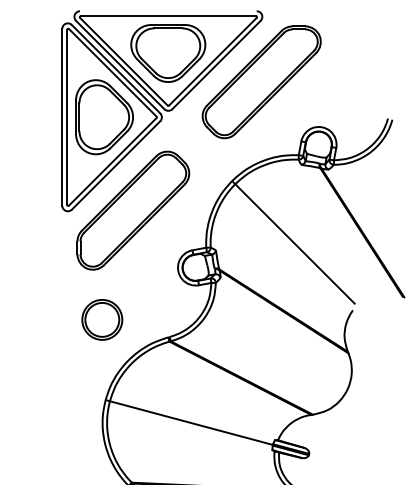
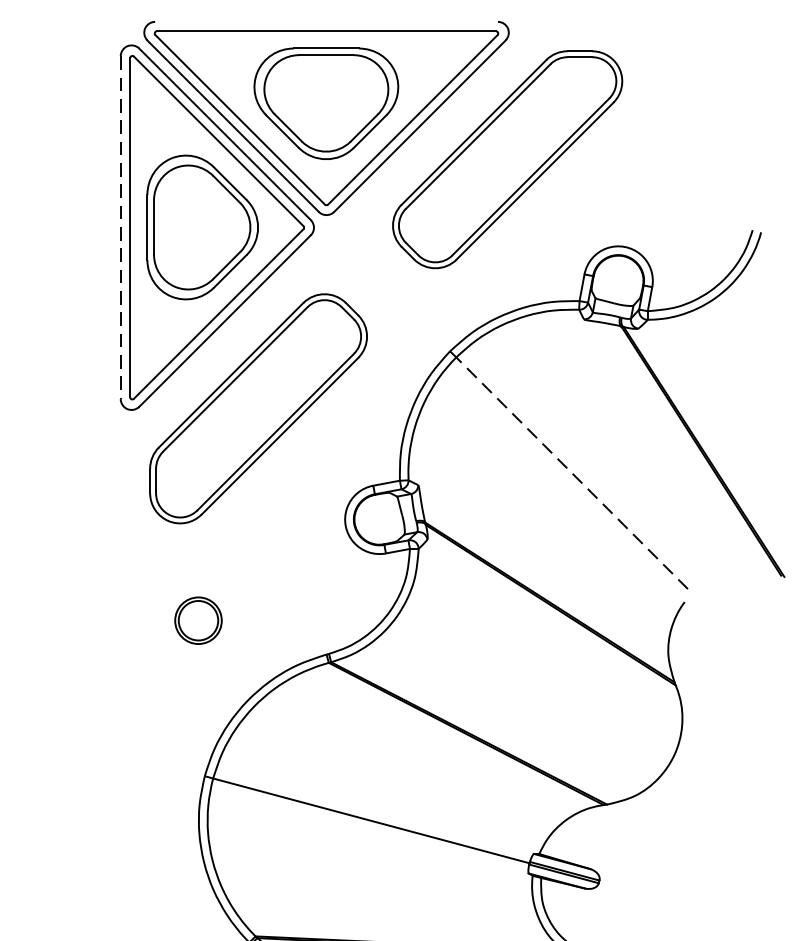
line: (62, 117) -> (121, 228), solid -> dashed
line: (294, 243) -> (571, 472), solid -> dashed
part: (102, 319) -> (198, 619), size x0.6

